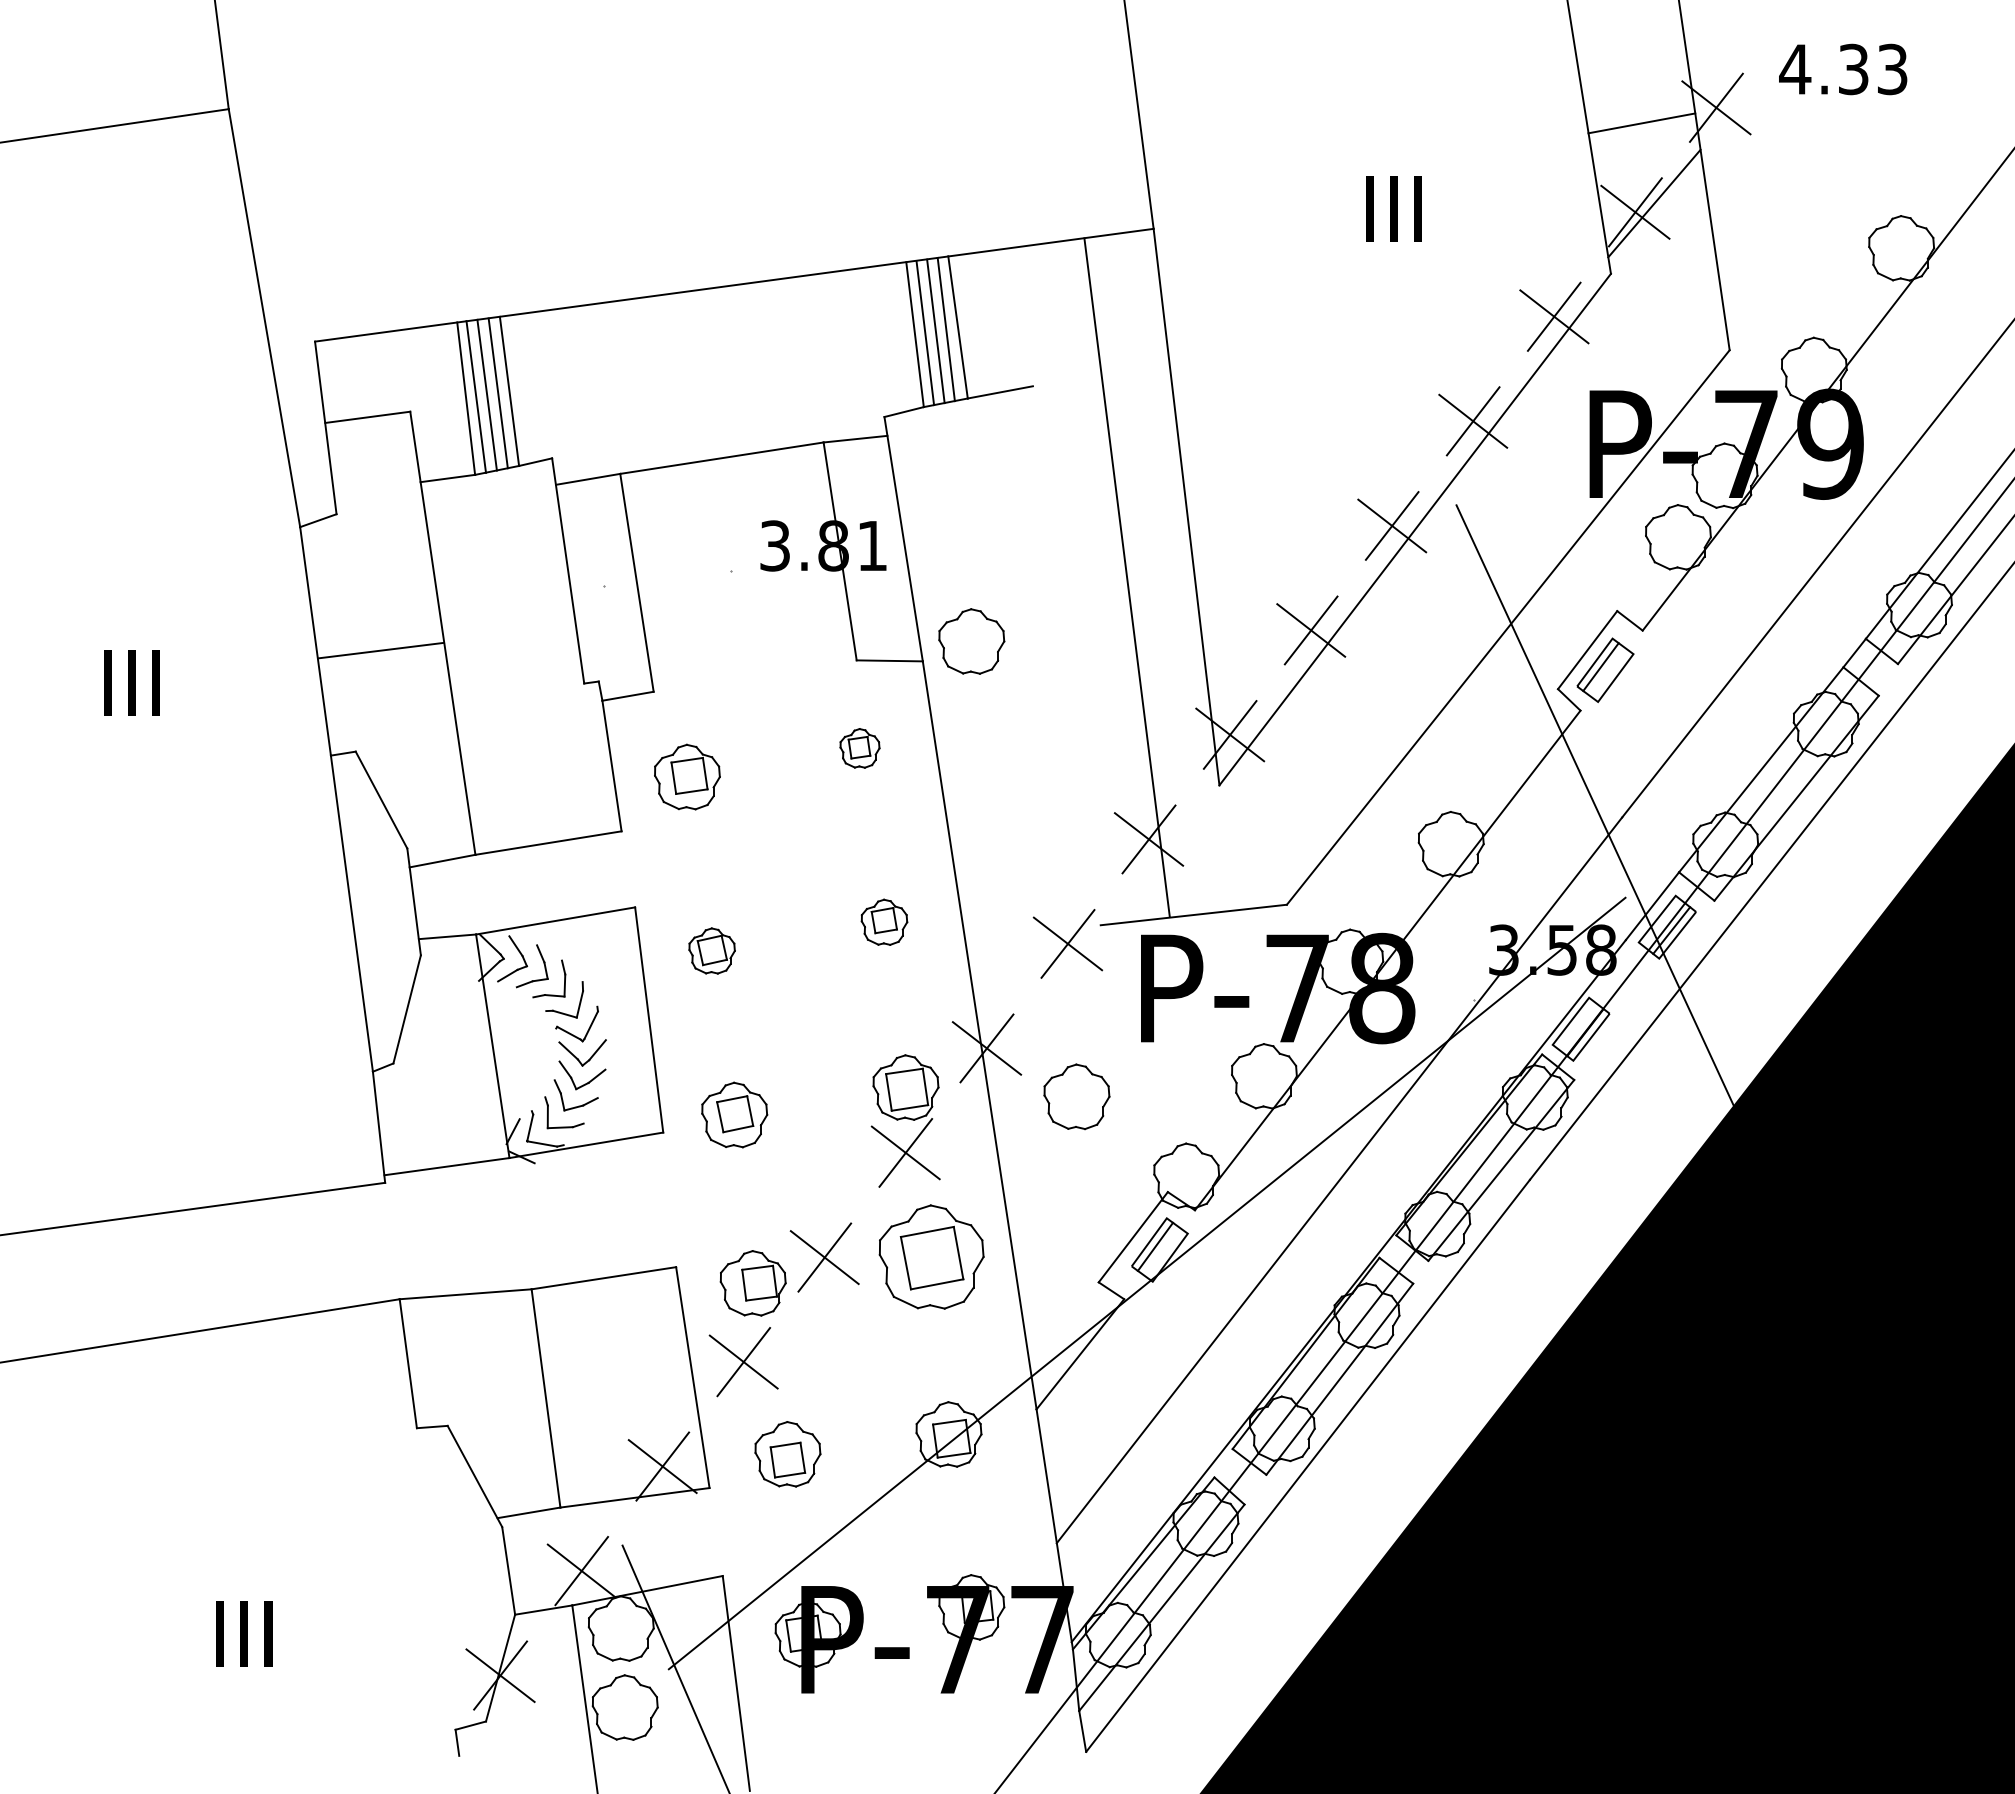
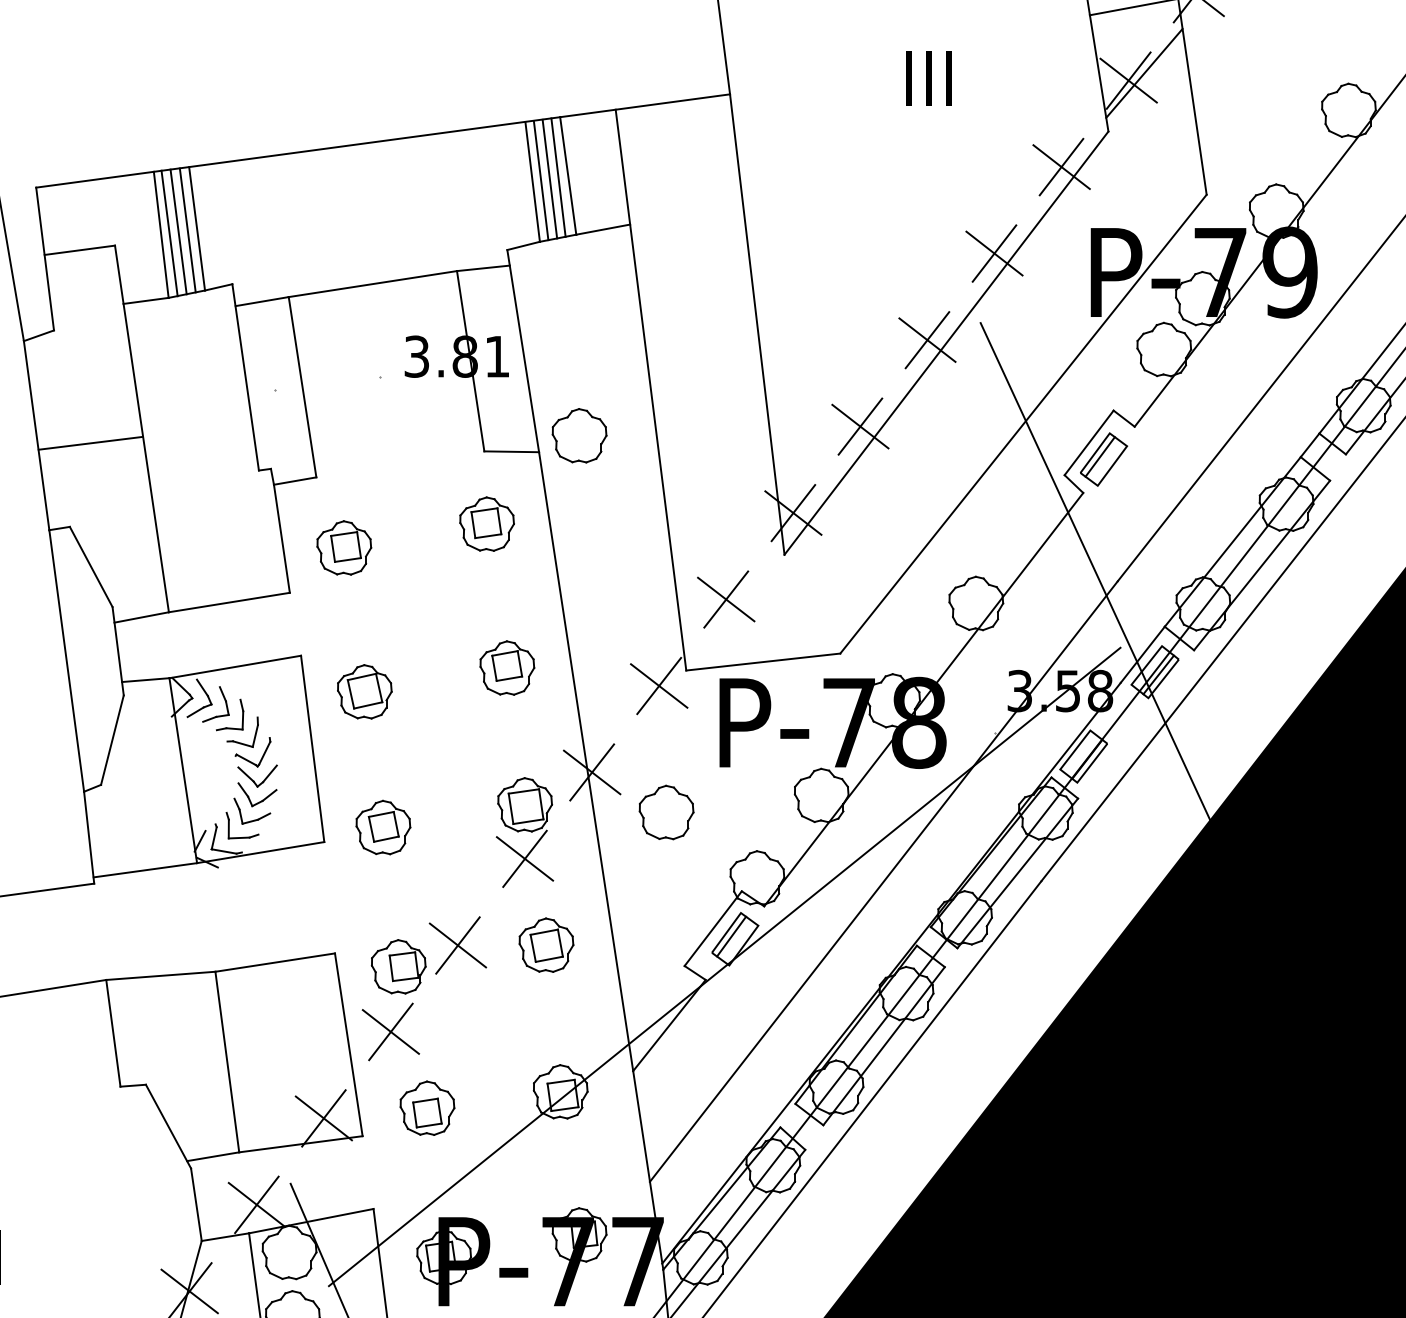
line: (1126, 577) -> (650, 390), moved
part: (859, 748) -> (486, 524), size x1.67
part: (884, 922) -> (507, 668), size x1.43
part: (711, 950) -> (364, 691), size x1.43
part: (931, 1257) -> (546, 945), size x0.62

